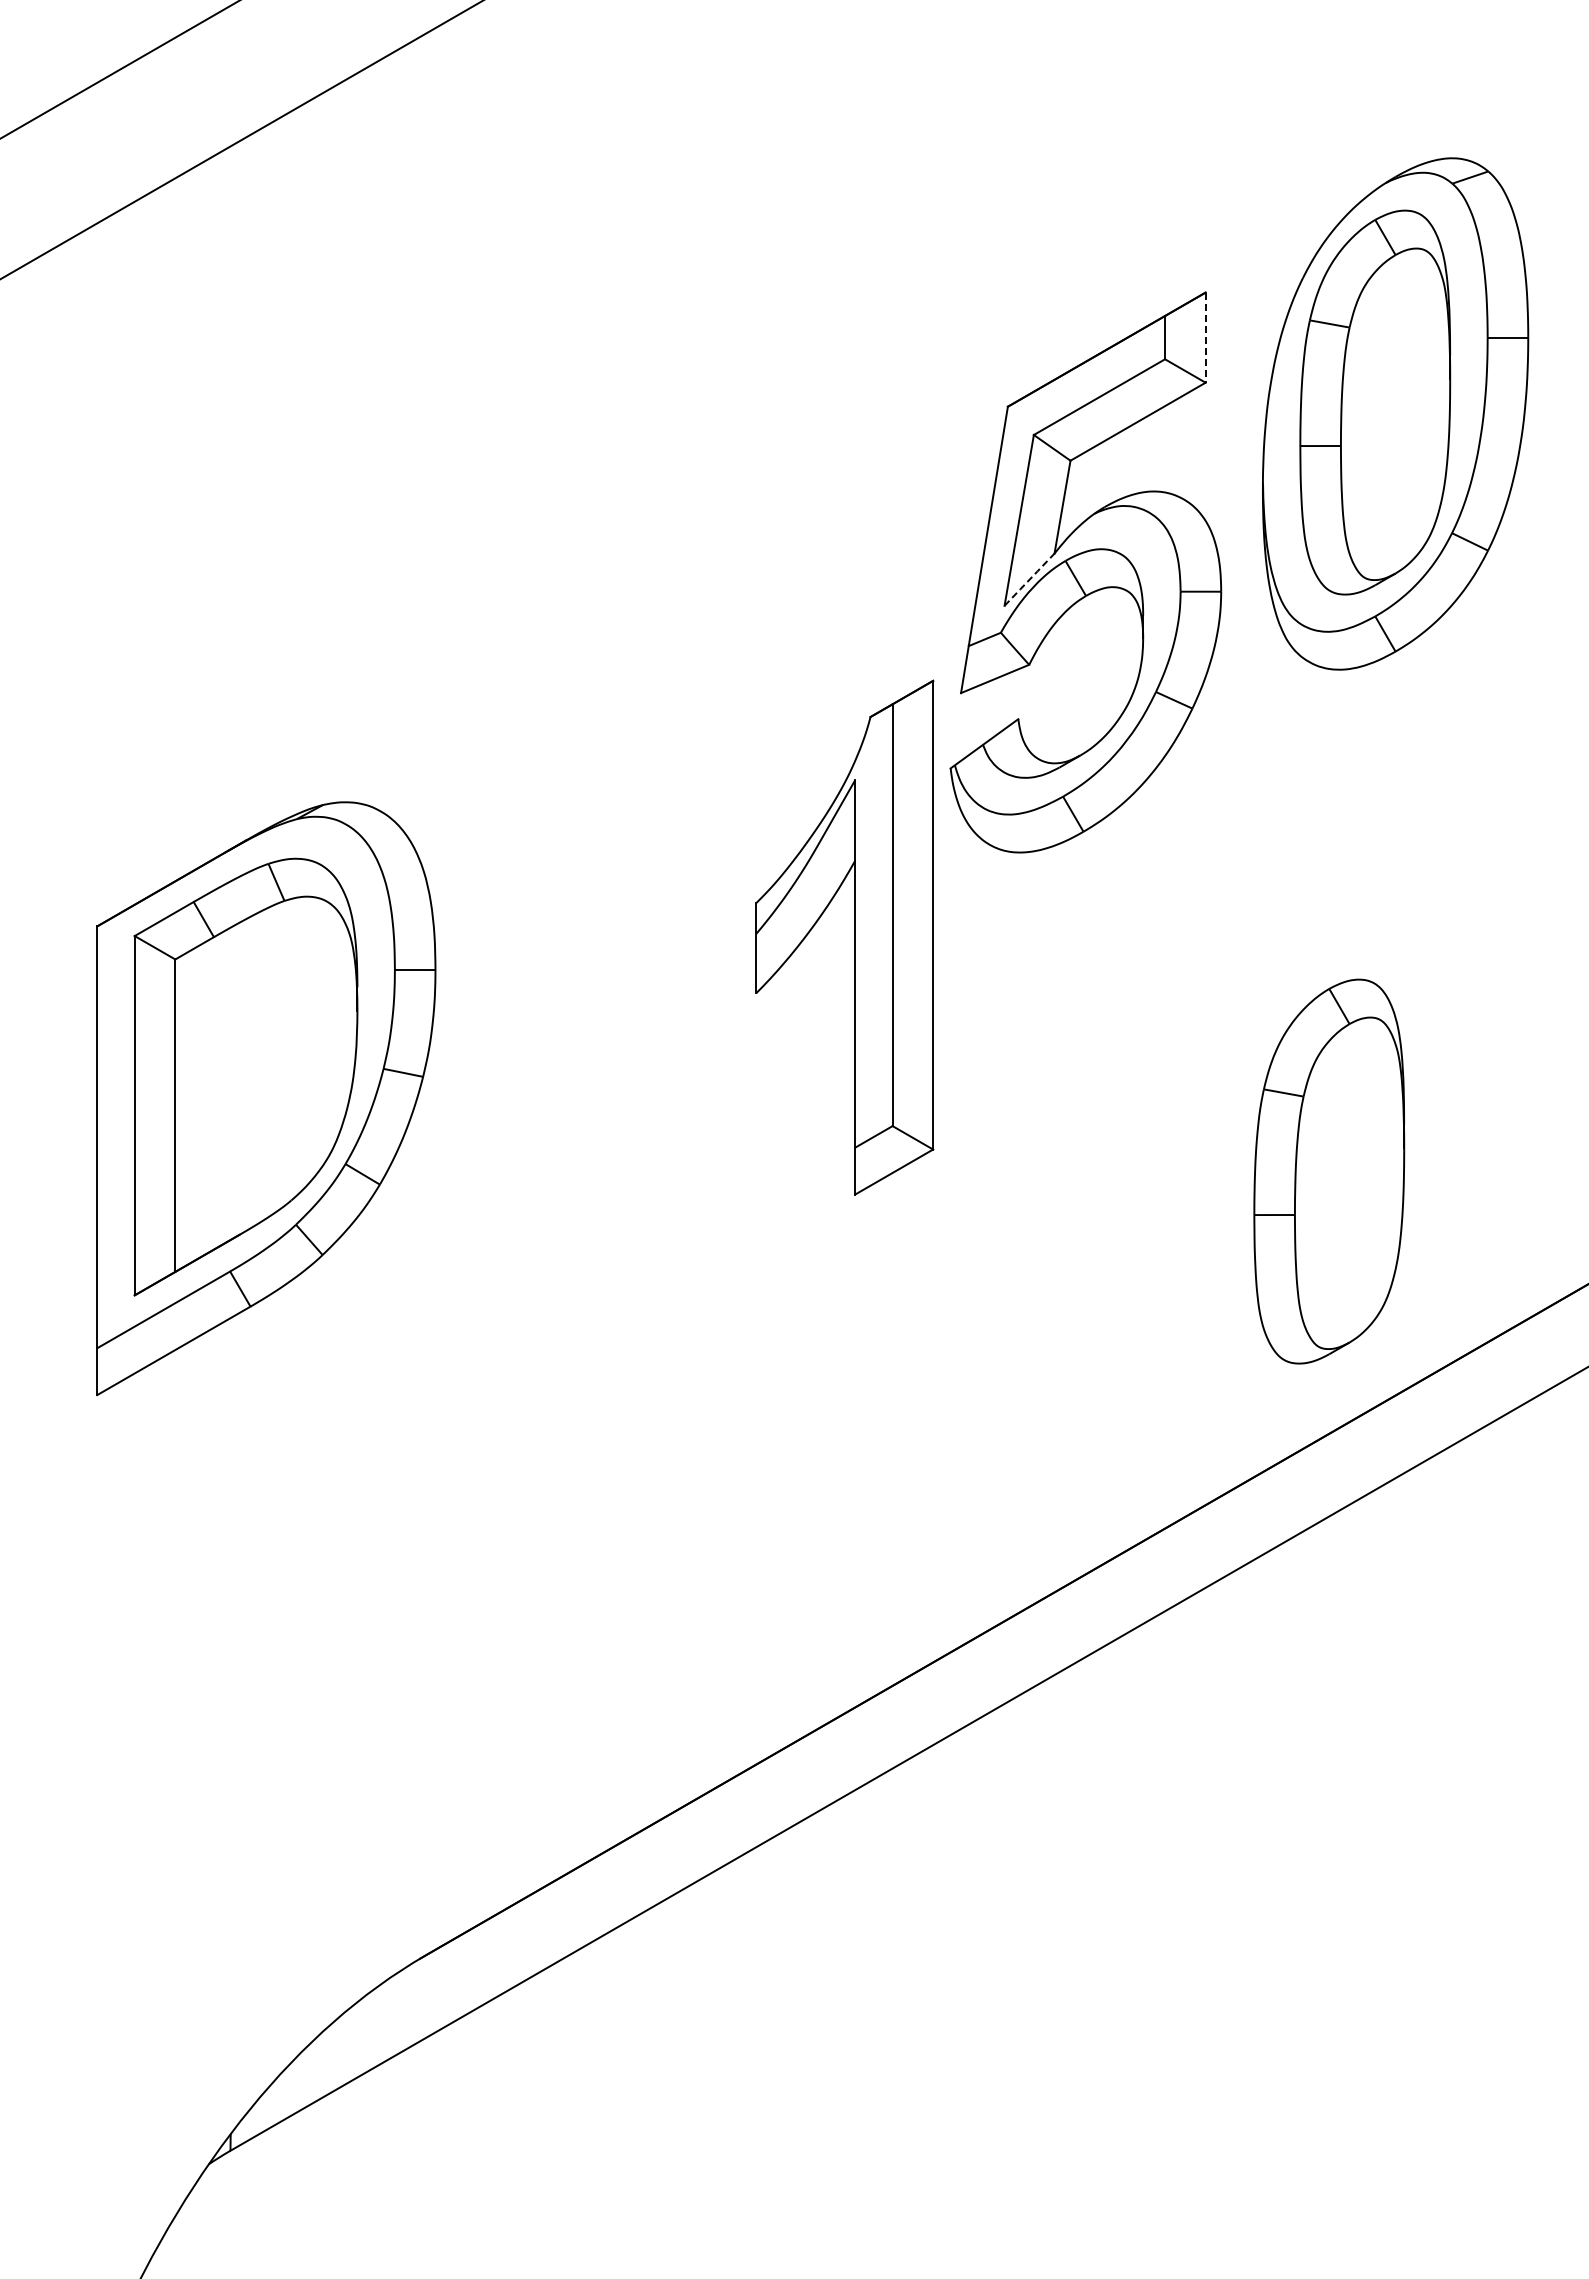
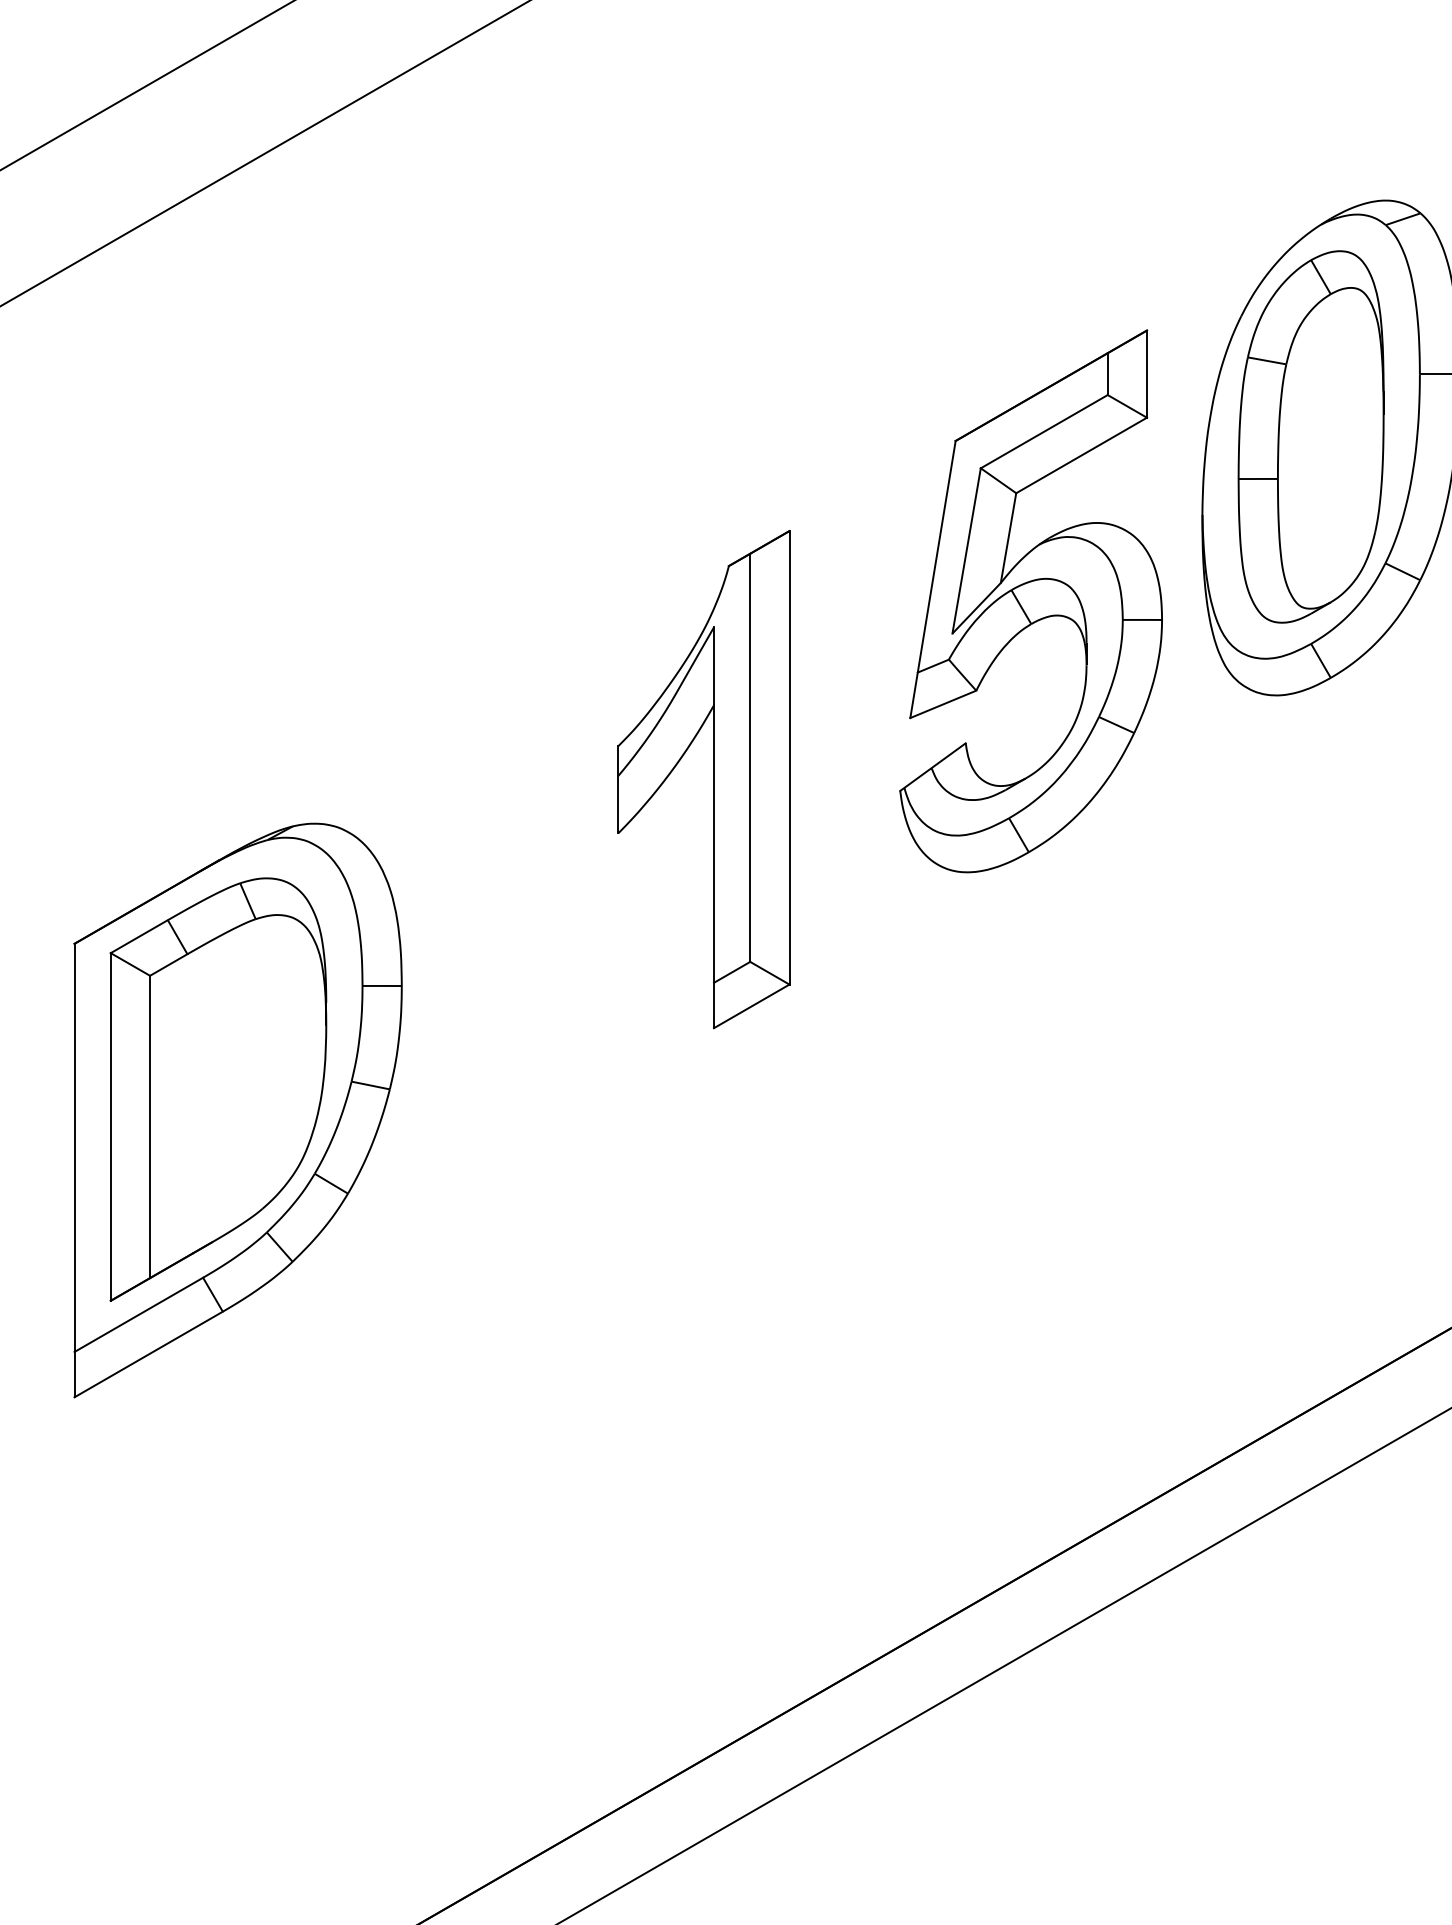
line: (1205, 338) -> (1146, 374), dashed -> solid
line: (1030, 579) -> (977, 608), dashed -> solid
part: (854, 937) -> (713, 779), moved
part: (1329, 1171) -> (1266, 1180), removed

